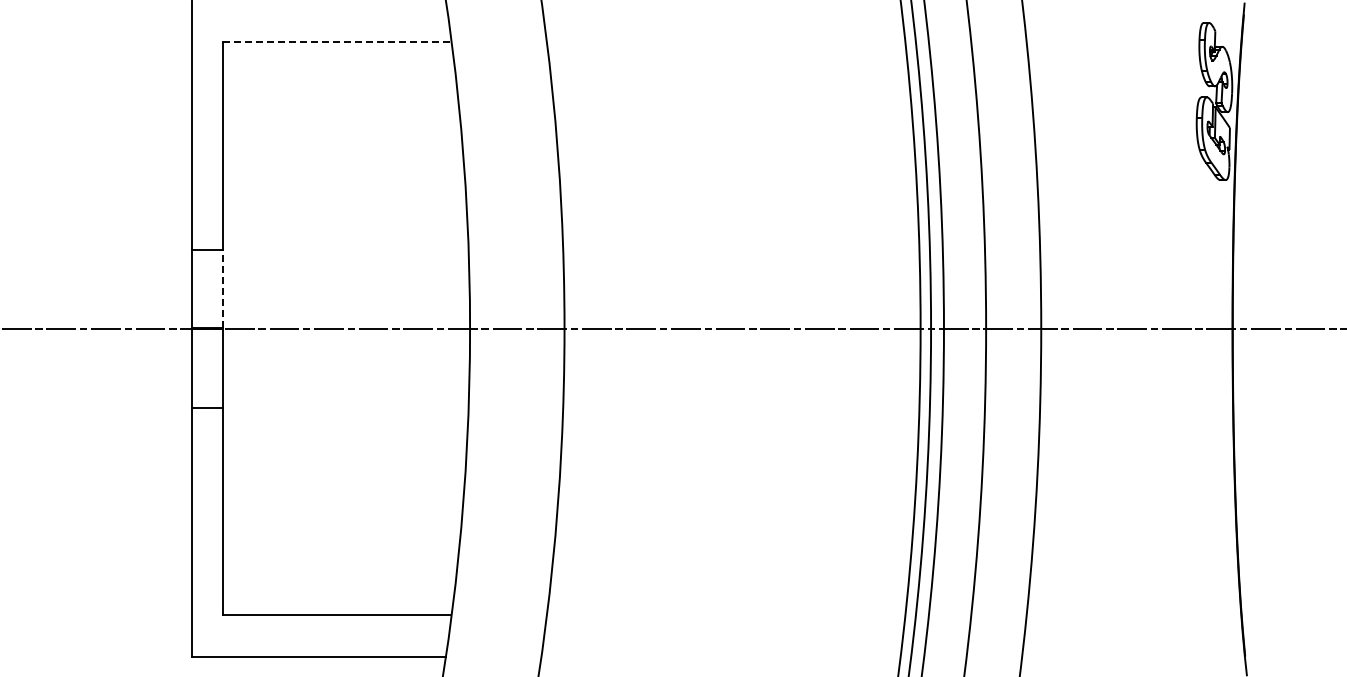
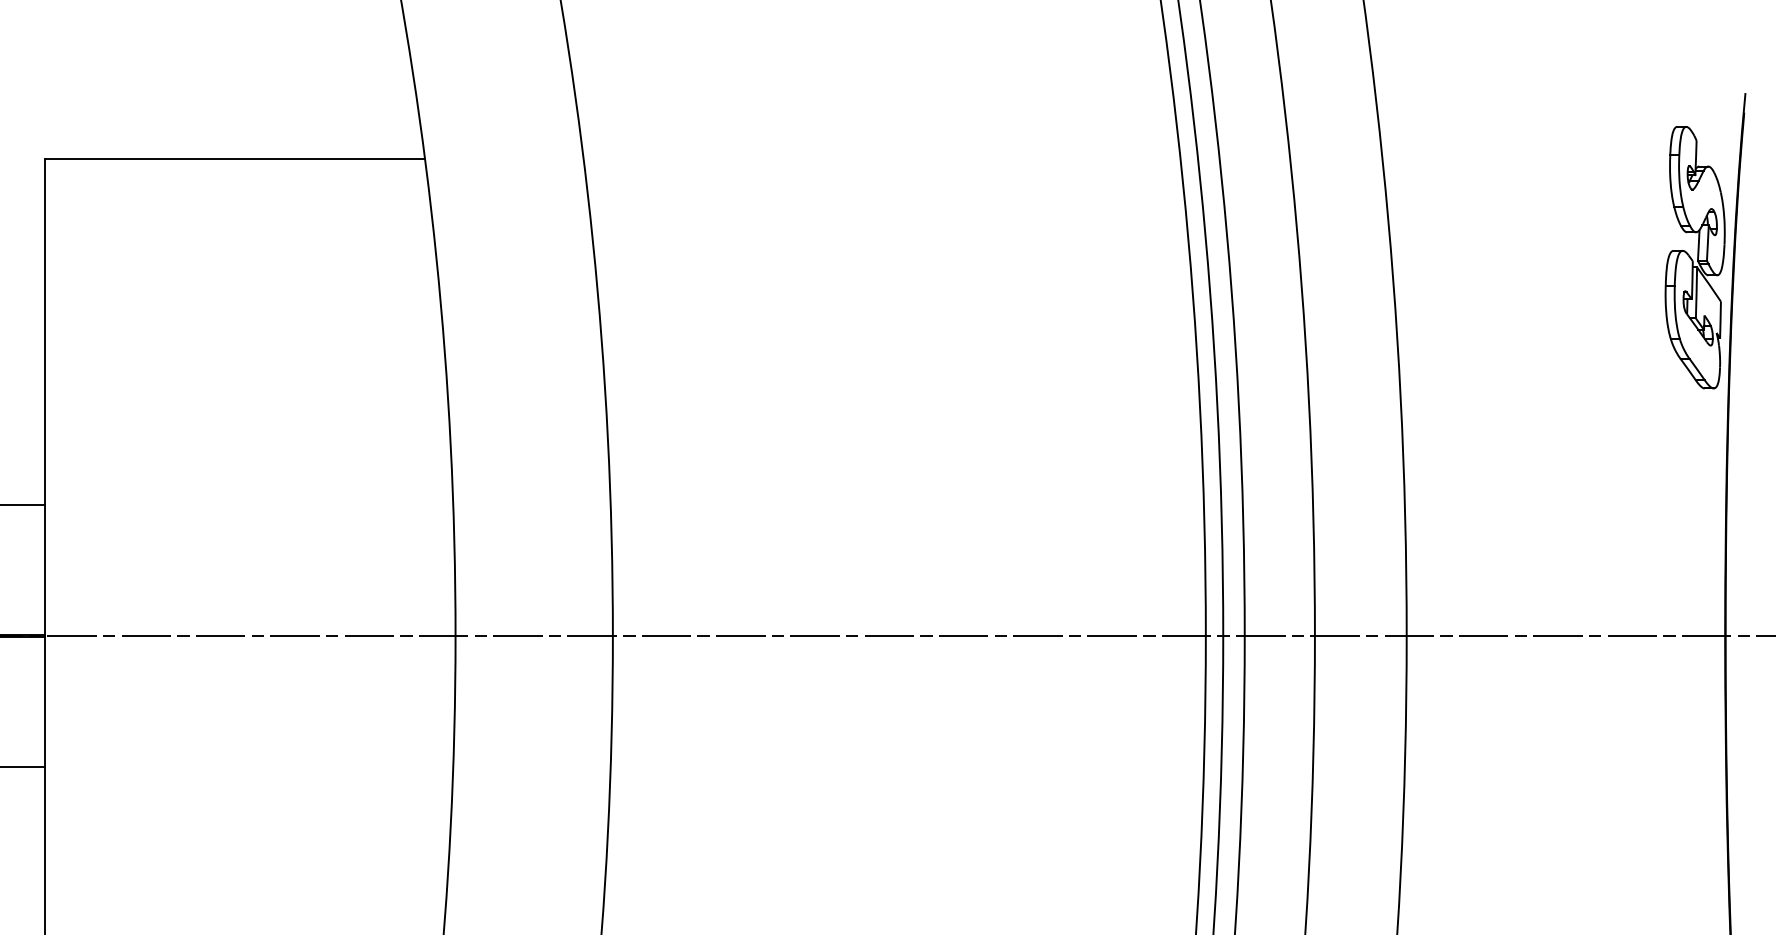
line: (337, 42) -> (234, 159), dashed -> solid
line: (223, 288) -> (44, 569), dashed -> solid

